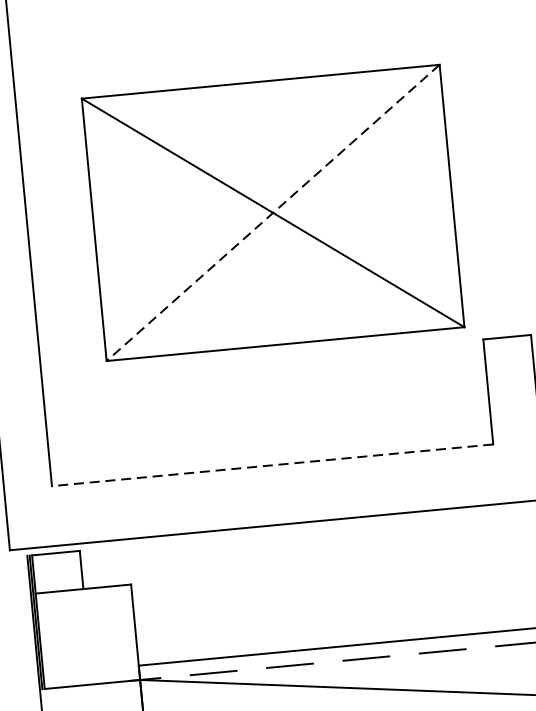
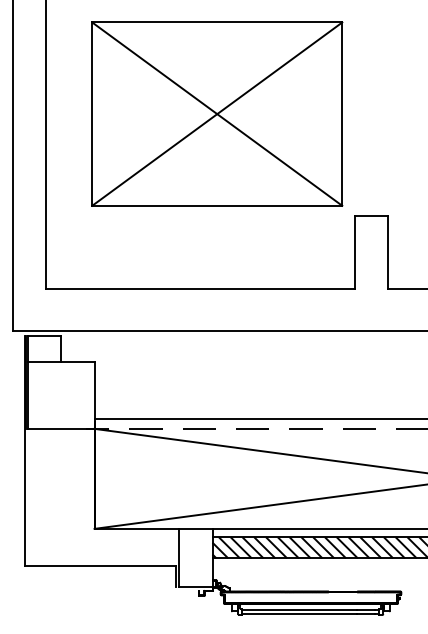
line: (272, 213) -> (216, 114), dashed -> solid
line: (271, 464) -> (199, 288), dashed -> solid

